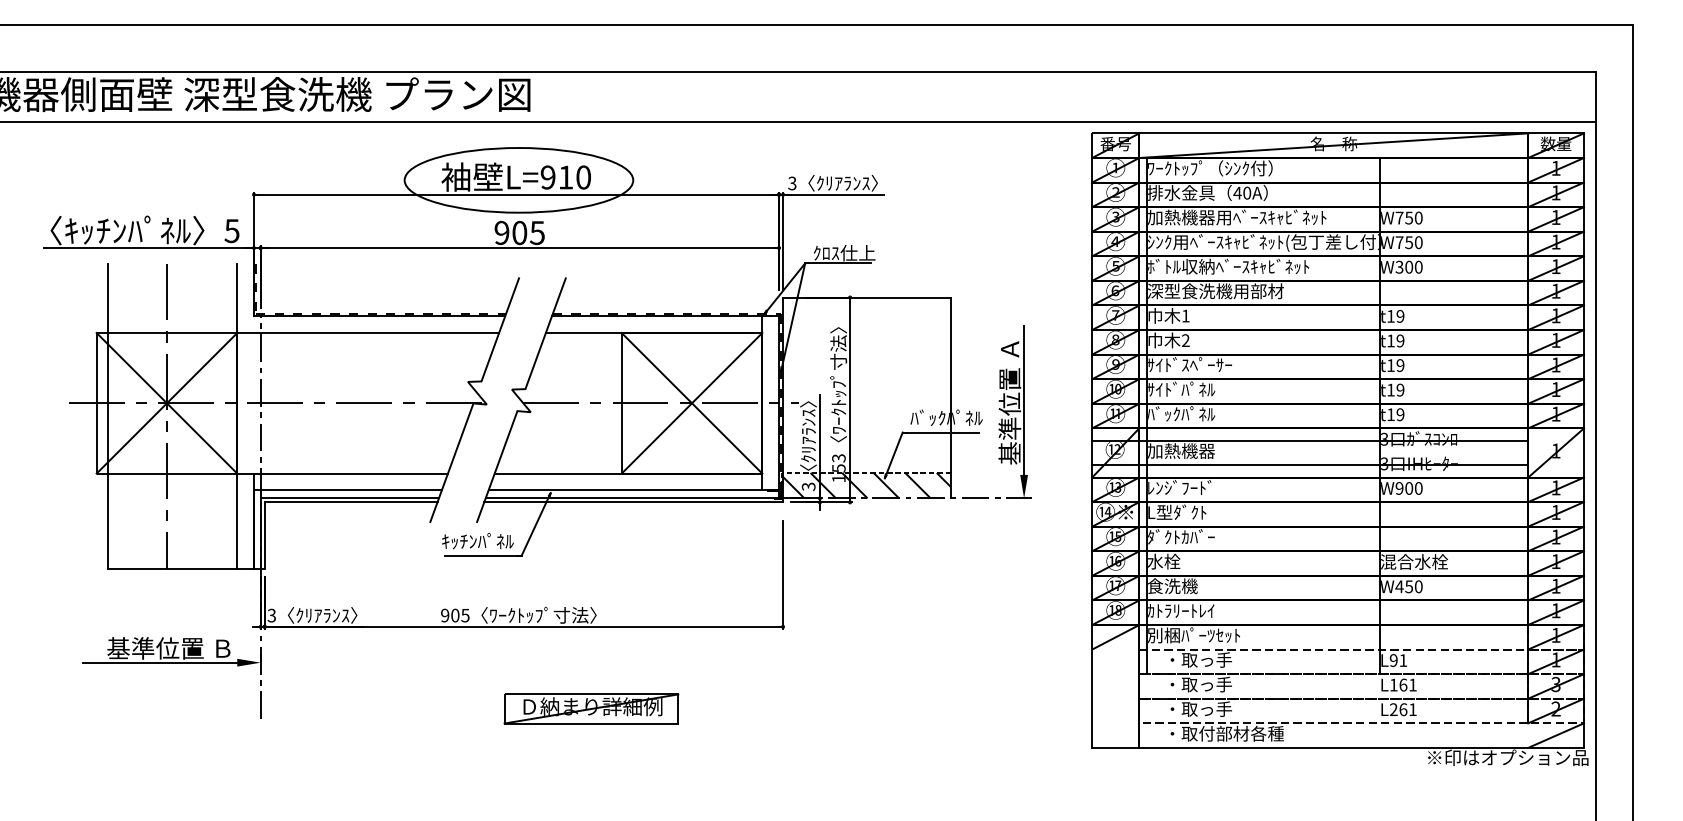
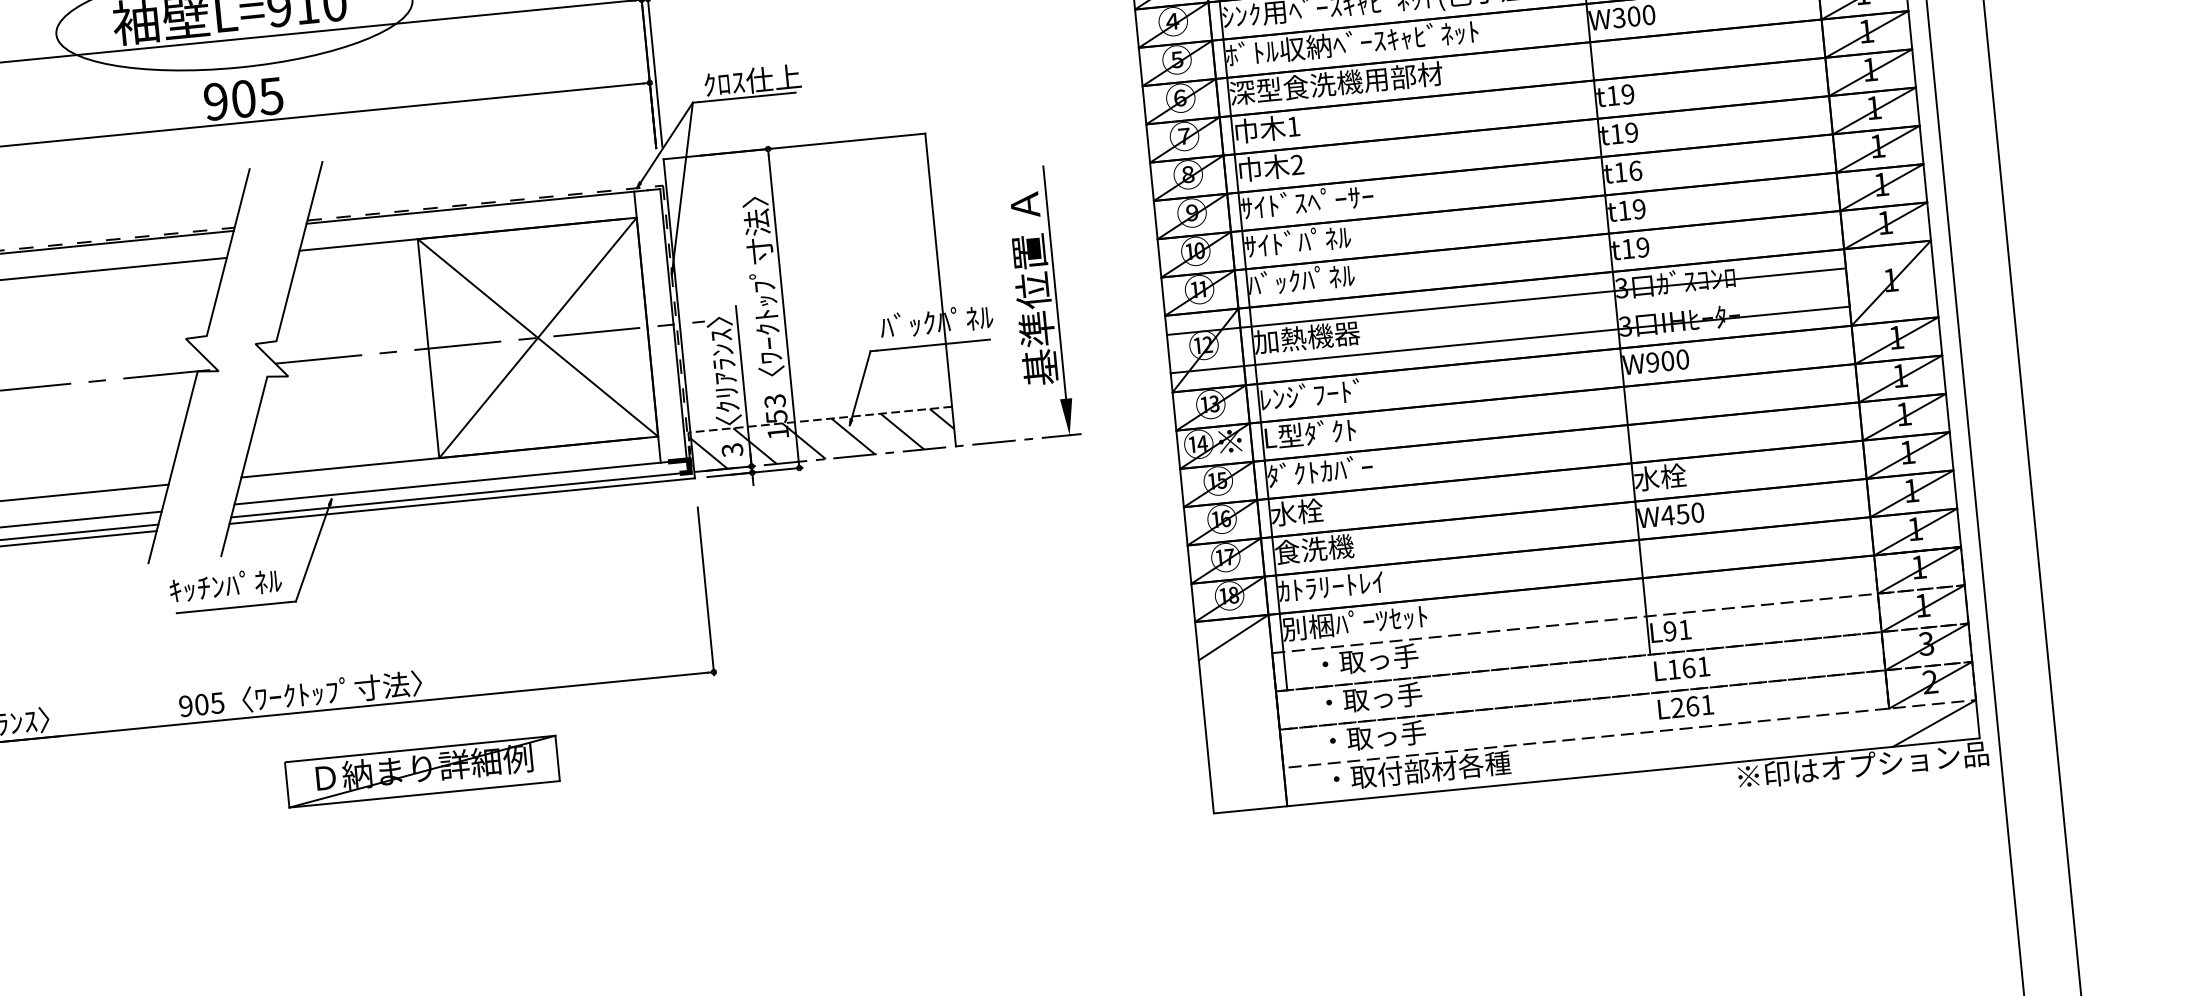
text: (1400, 365) -> (1635, 170), t19 -> t16
text: (1414, 561) -> (1687, 473), 混合水栓 -> 水栓
part: (591, 708) -> (422, 770), moved

